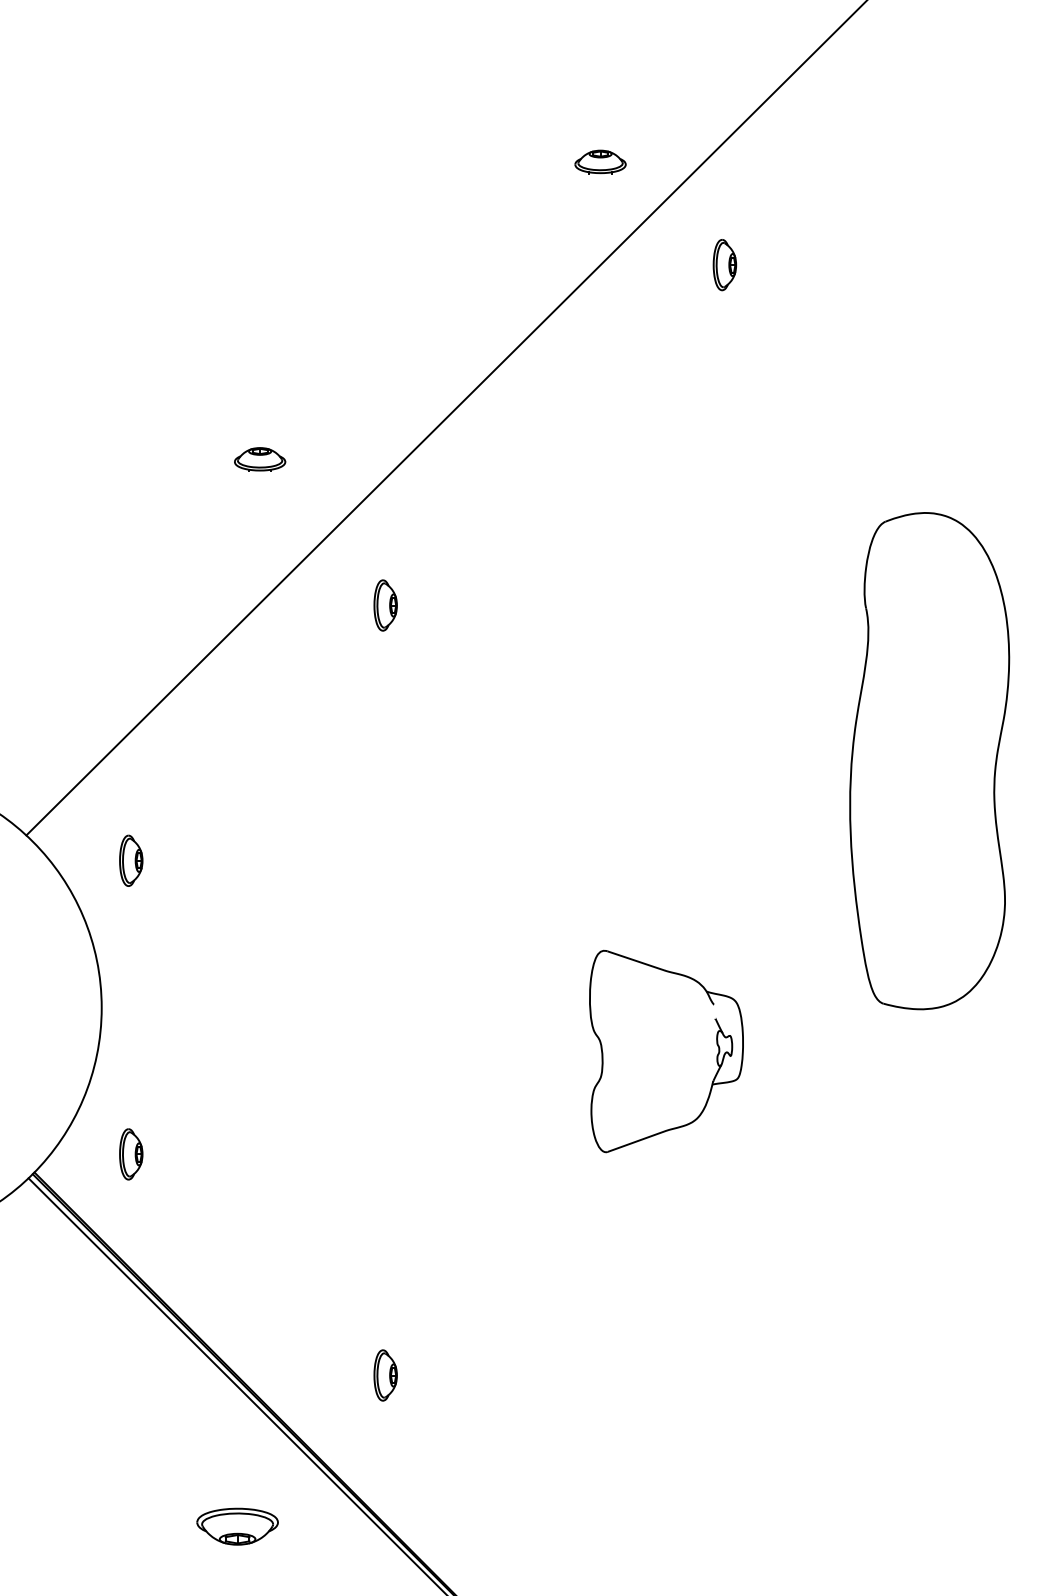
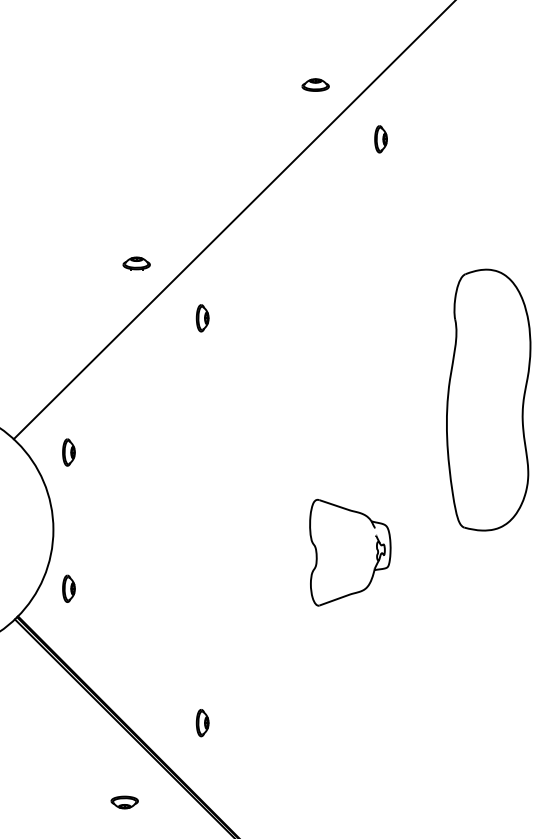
part: (259, 459) -> (136, 263), moved
part: (130, 1153) -> (68, 588), moved
part: (236, 1526) -> (124, 802), size x0.62

